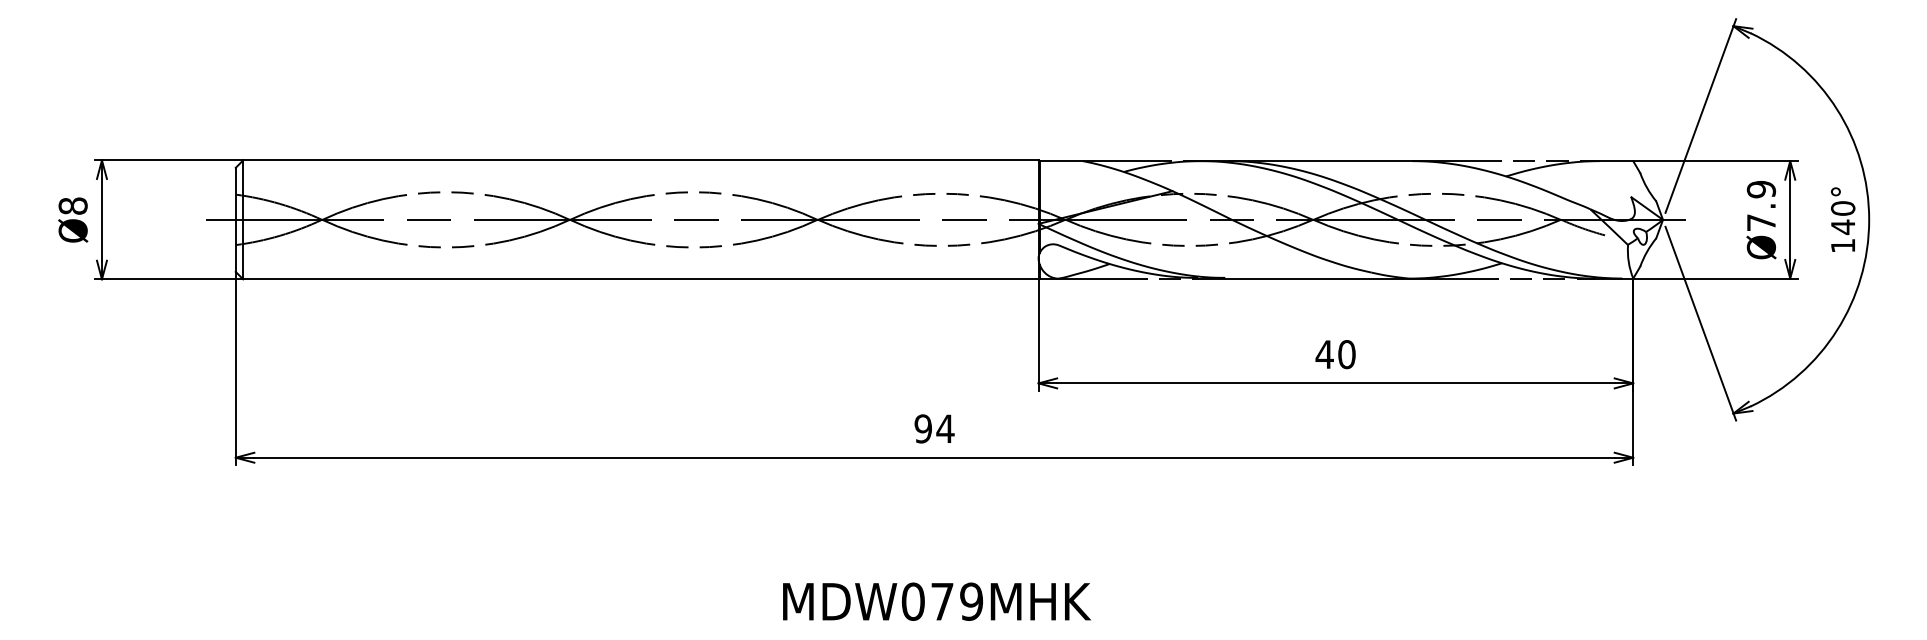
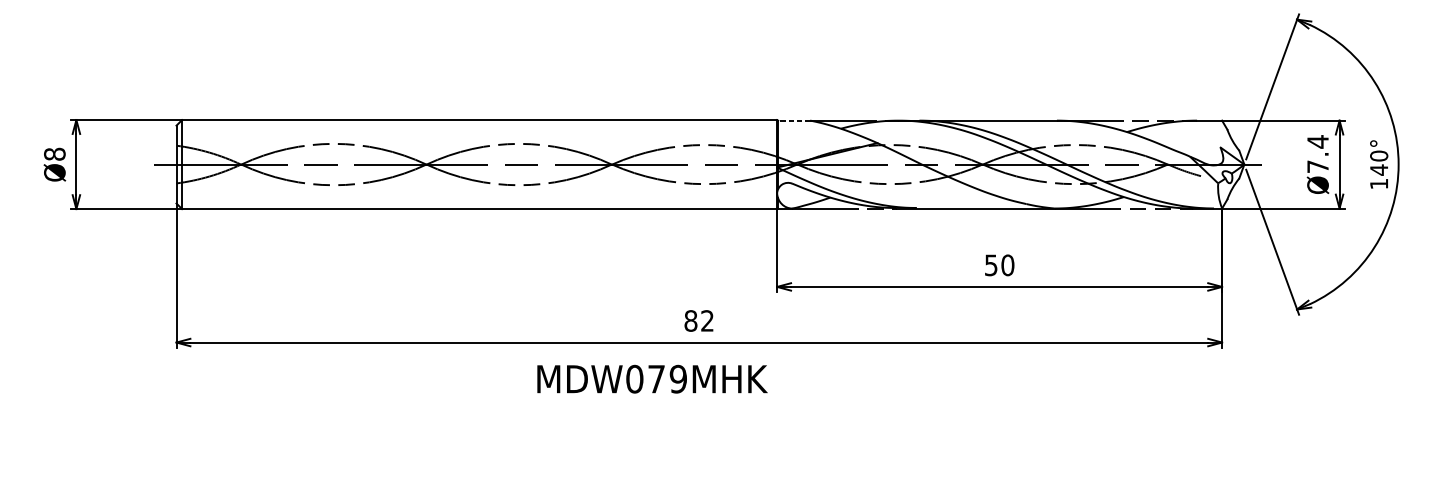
line: (1060, 161) -> (793, 120), solid -> dashed
text: (1761, 189) -> (1318, 141), Ø7.9 -> Ø7.4
text: (1324, 354) -> (991, 265), 40 -> 50
text: (934, 428) -> (699, 320), 94 -> 82
text: (936, 601) -> (652, 379), moved

